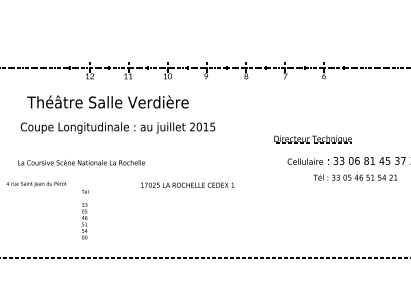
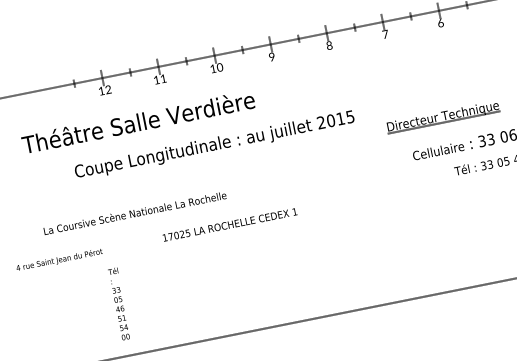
text: (117, 127) -> (213, 144), moved
text: (81, 162) -> (135, 212), moved
text: (187, 184) -> (229, 223), moved
text: (84, 214) -> (118, 304), moved

